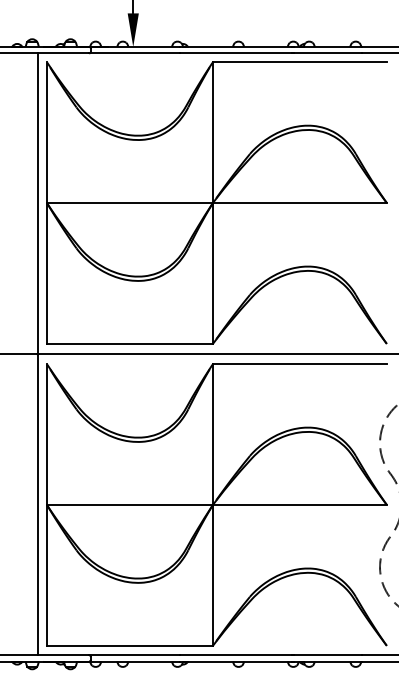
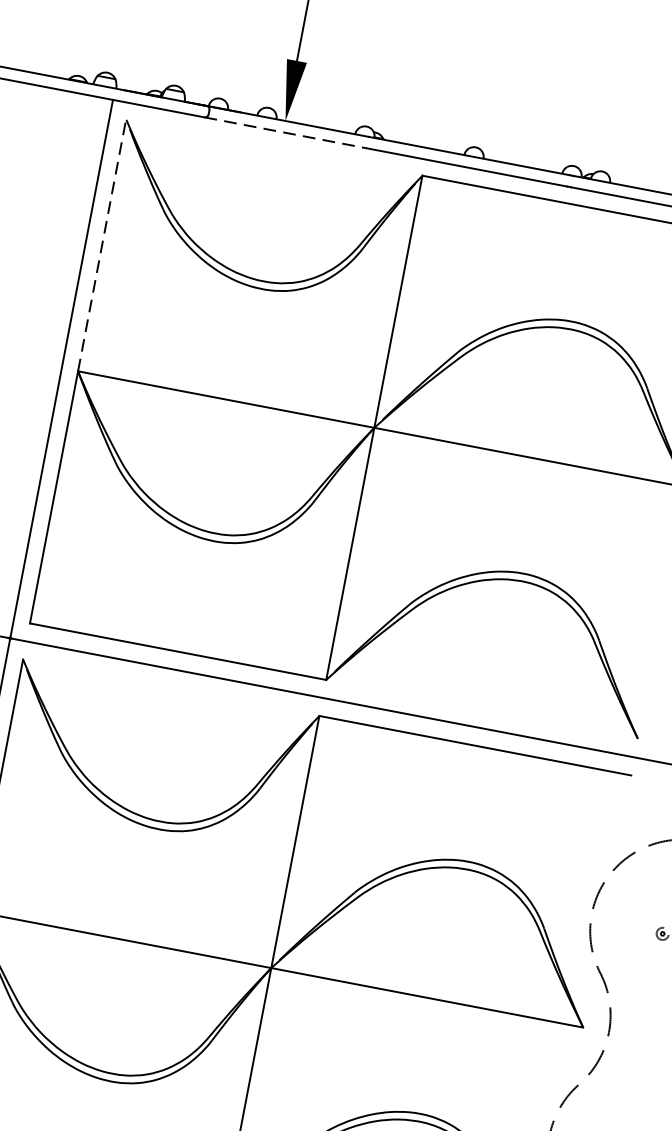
line: (135, 53) -> (287, 133), solid -> dashed
line: (47, 132) -> (102, 244), solid -> dashed

